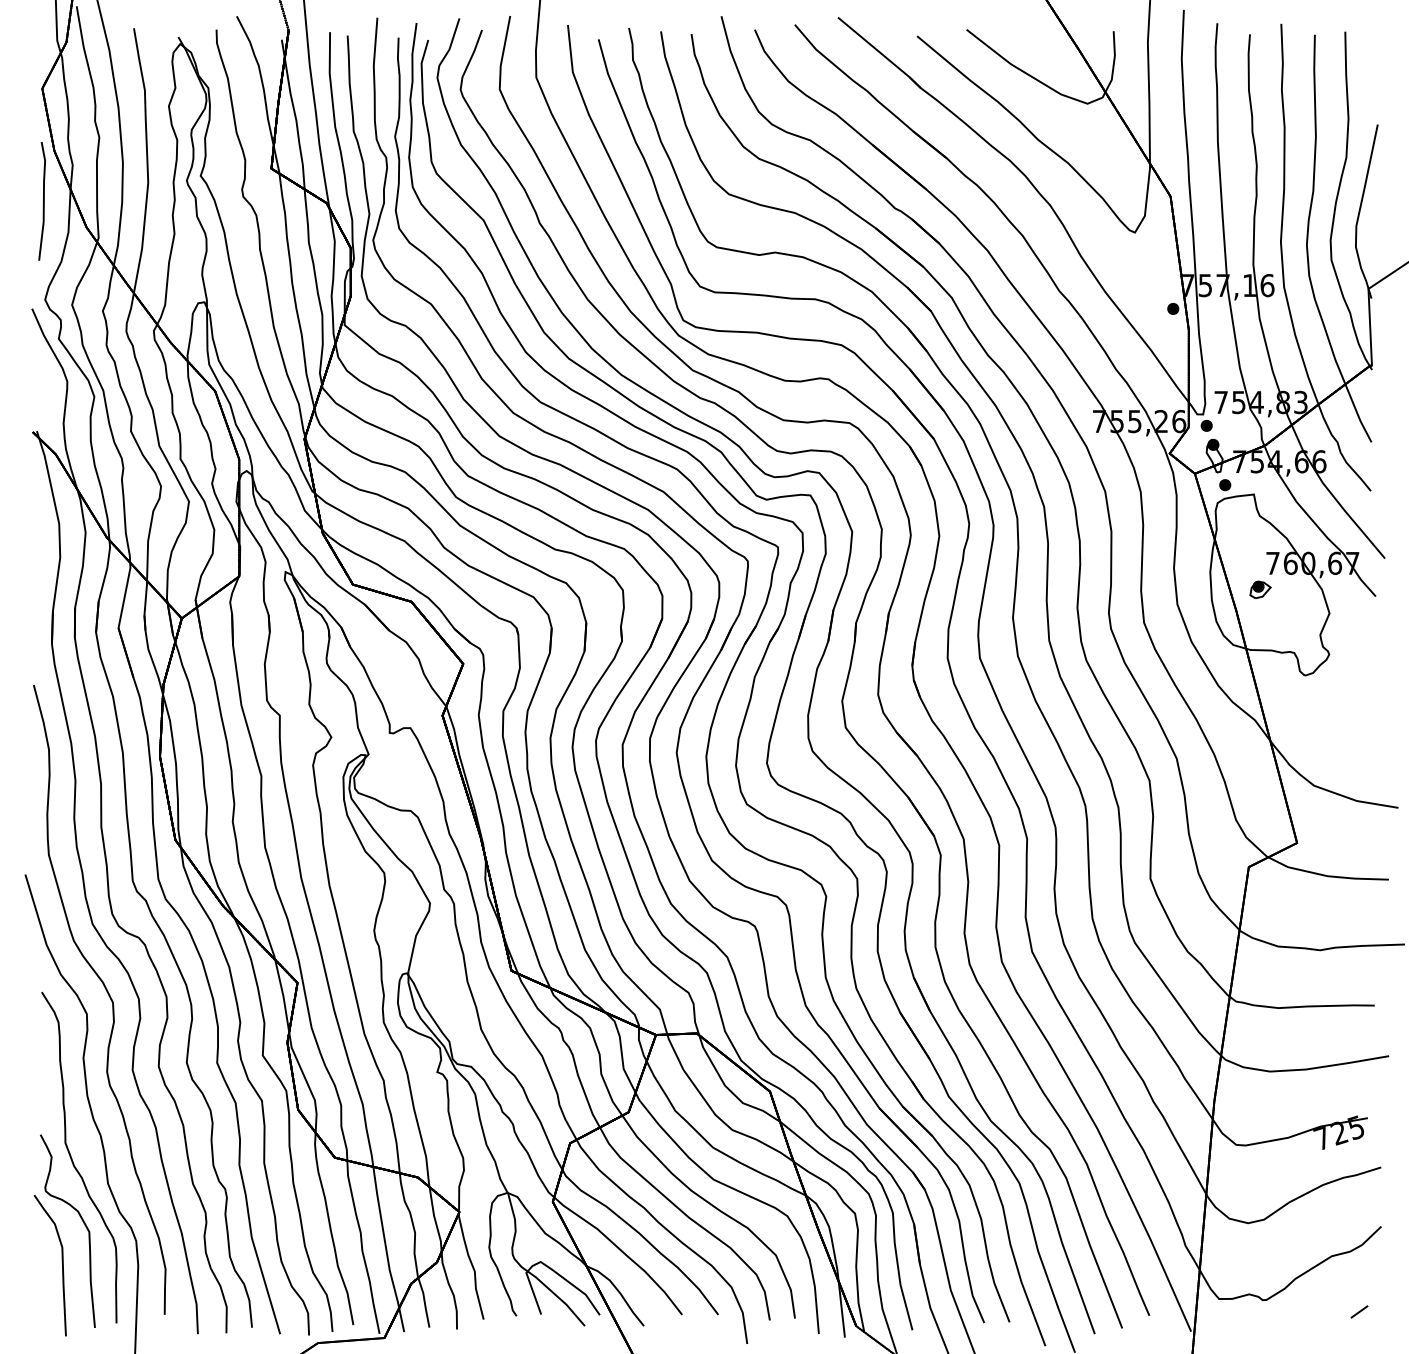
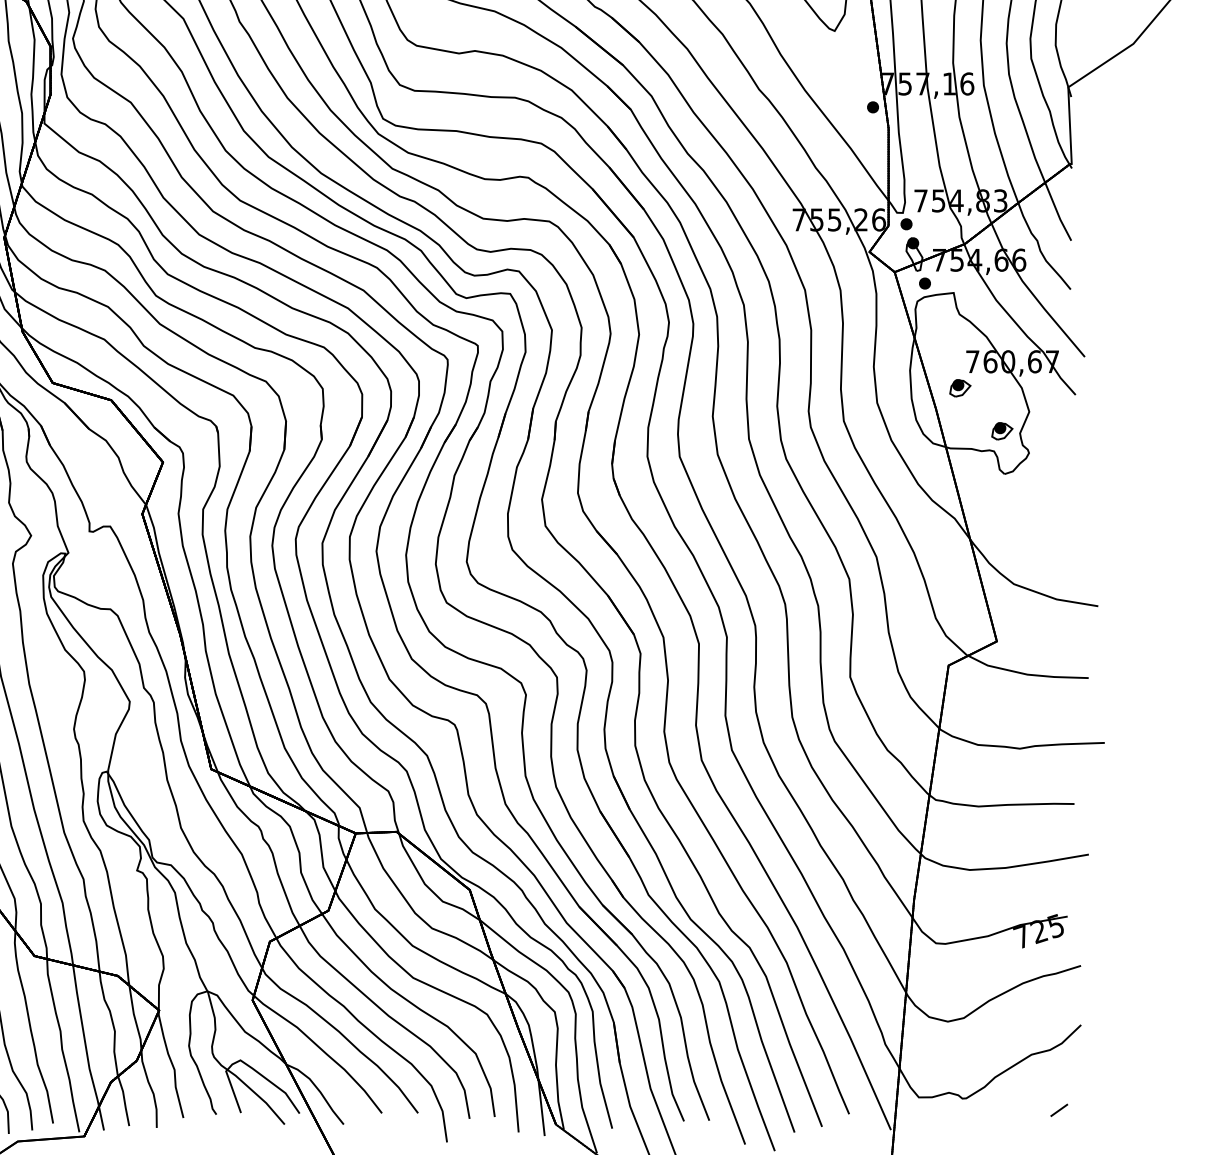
part: (1302, 632) -> (1002, 430), added

